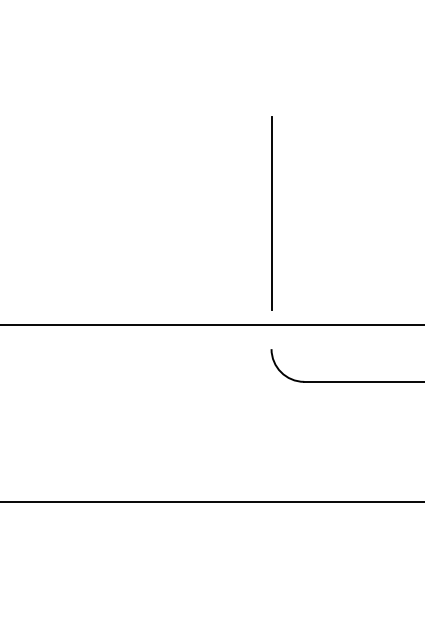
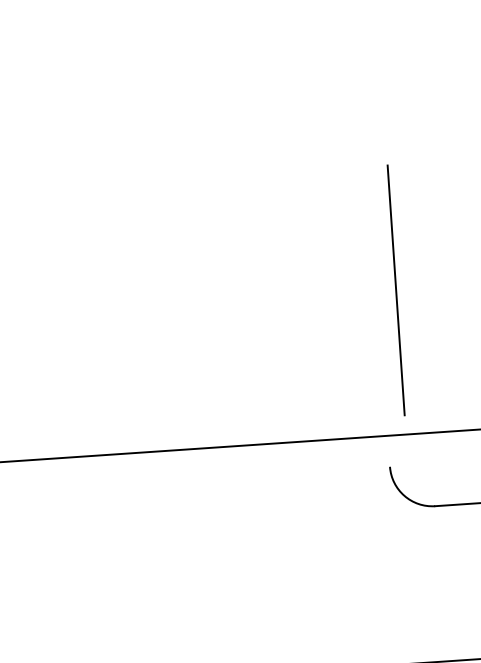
line: (271, 213) -> (396, 290), moved

